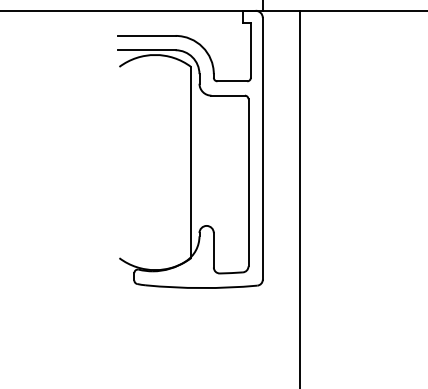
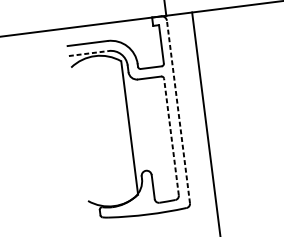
line: (146, 50) -> (88, 53), solid -> dashed
line: (262, 148) -> (178, 111), solid -> dashed
line: (248, 182) -> (171, 136), solid -> dashed

